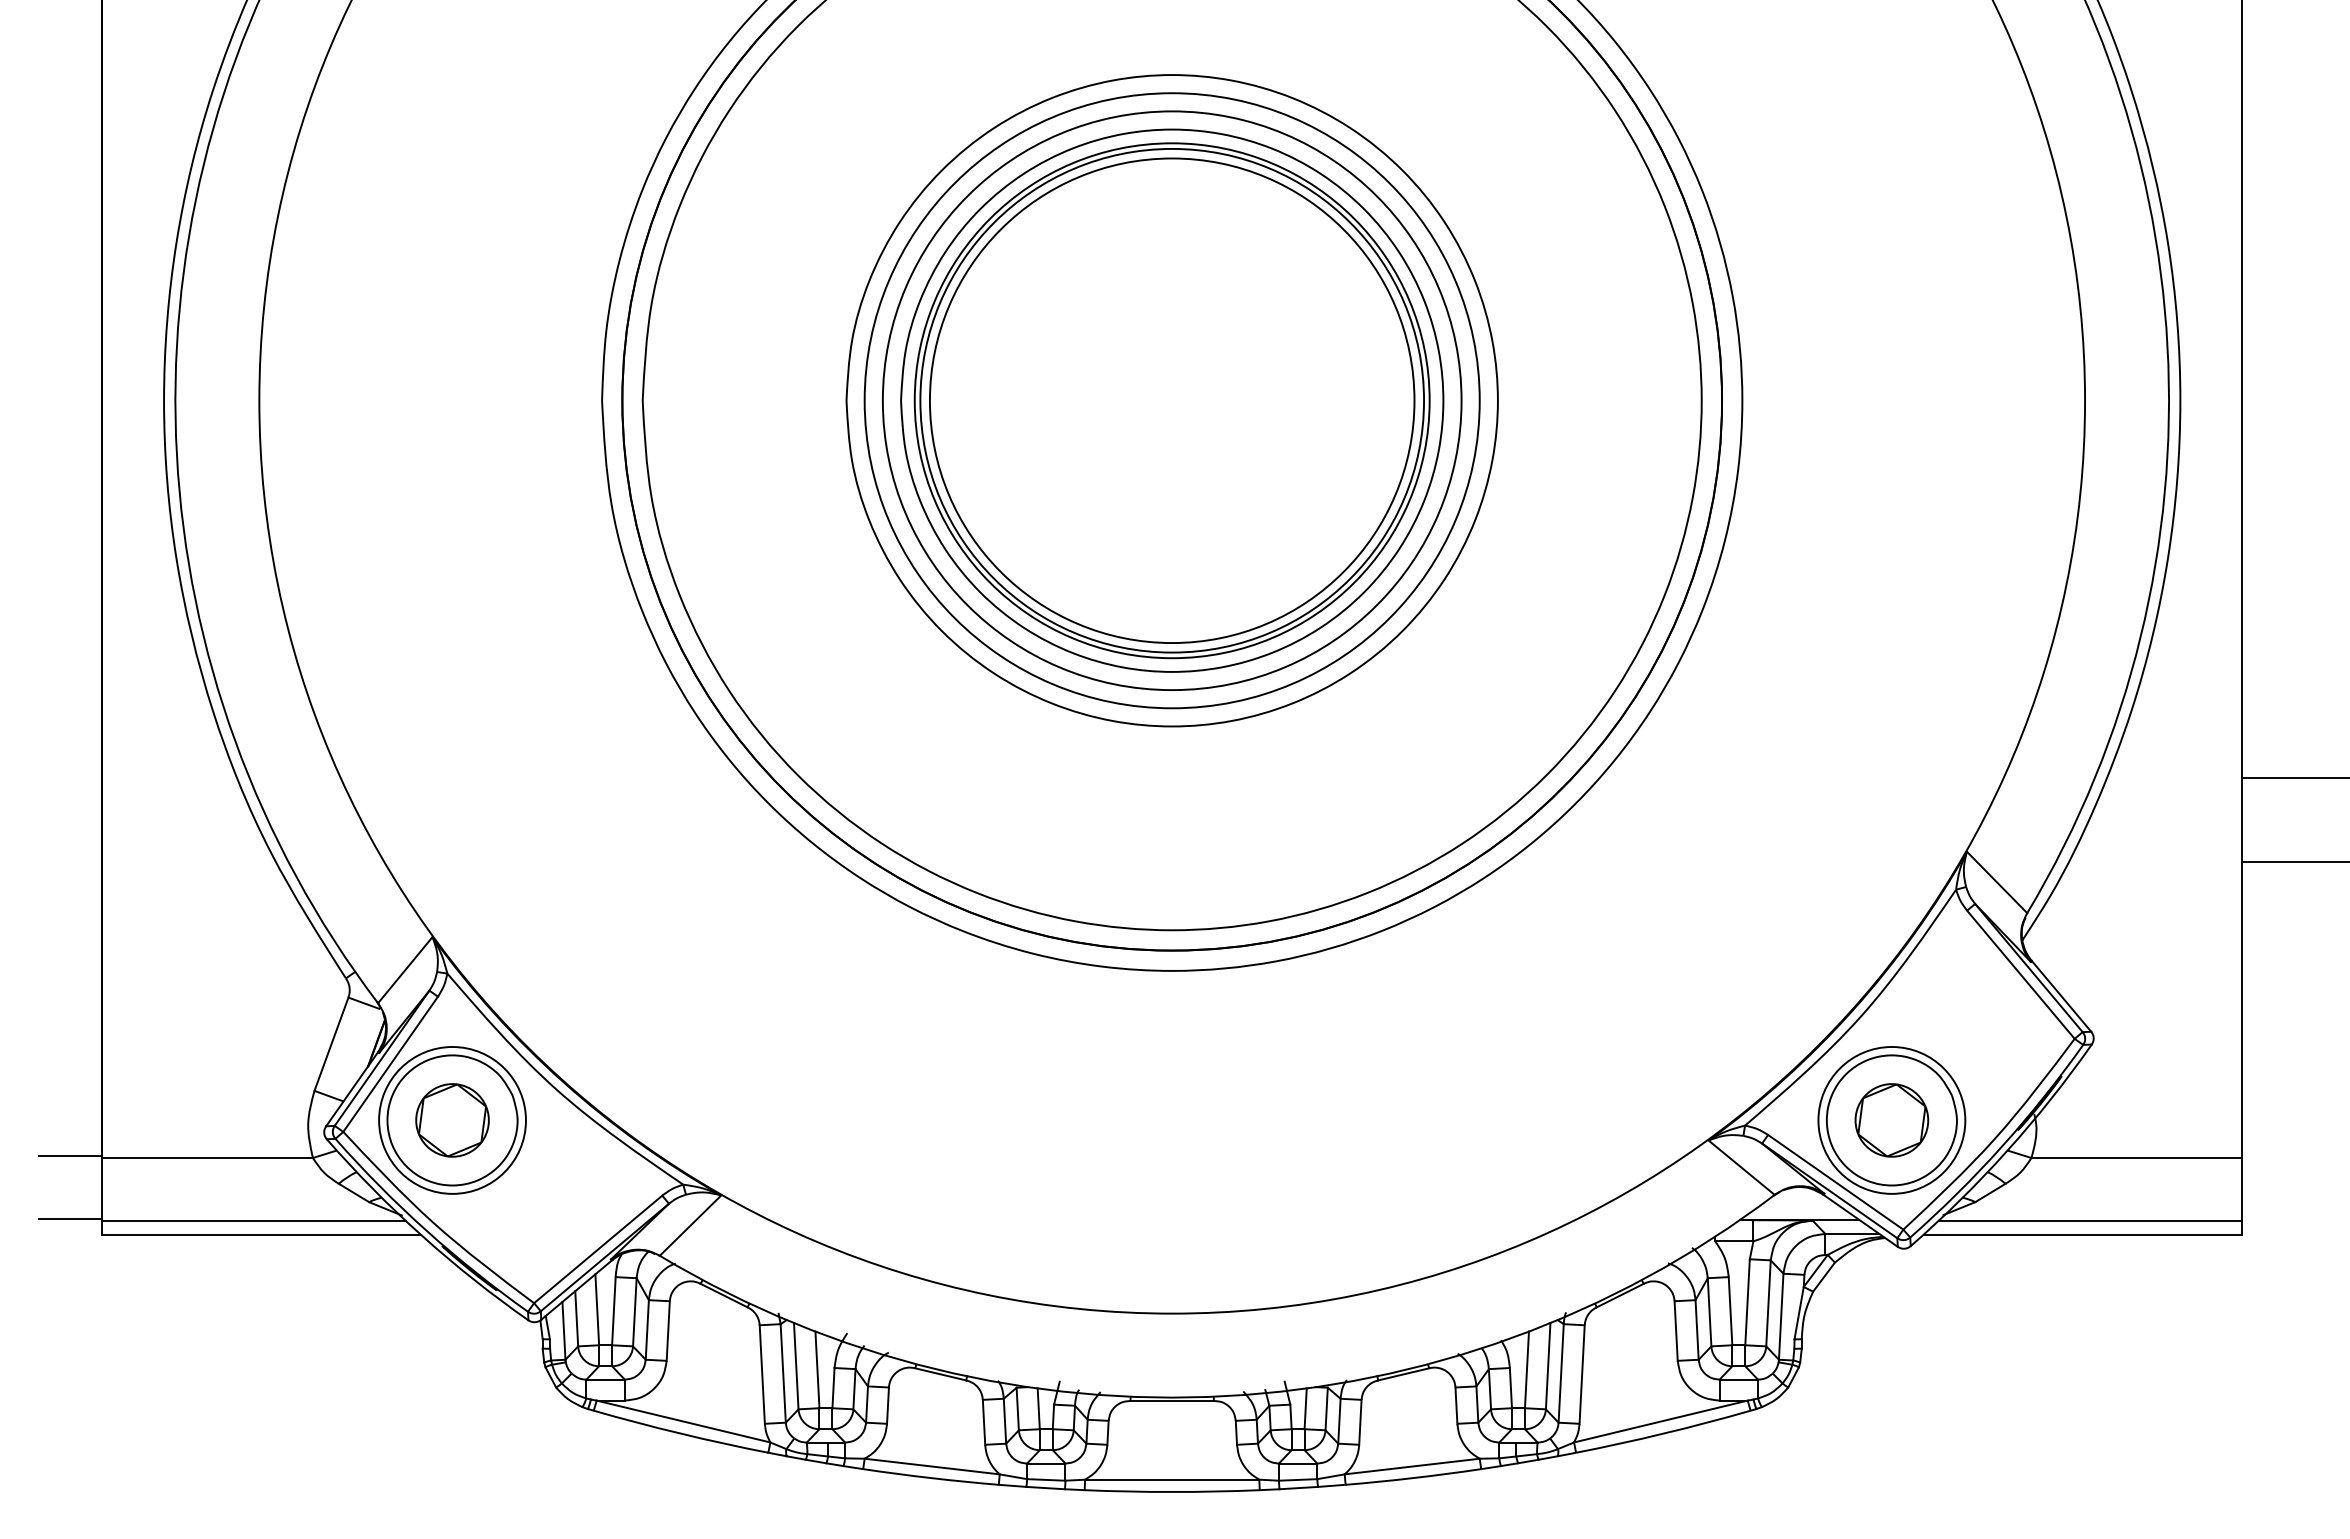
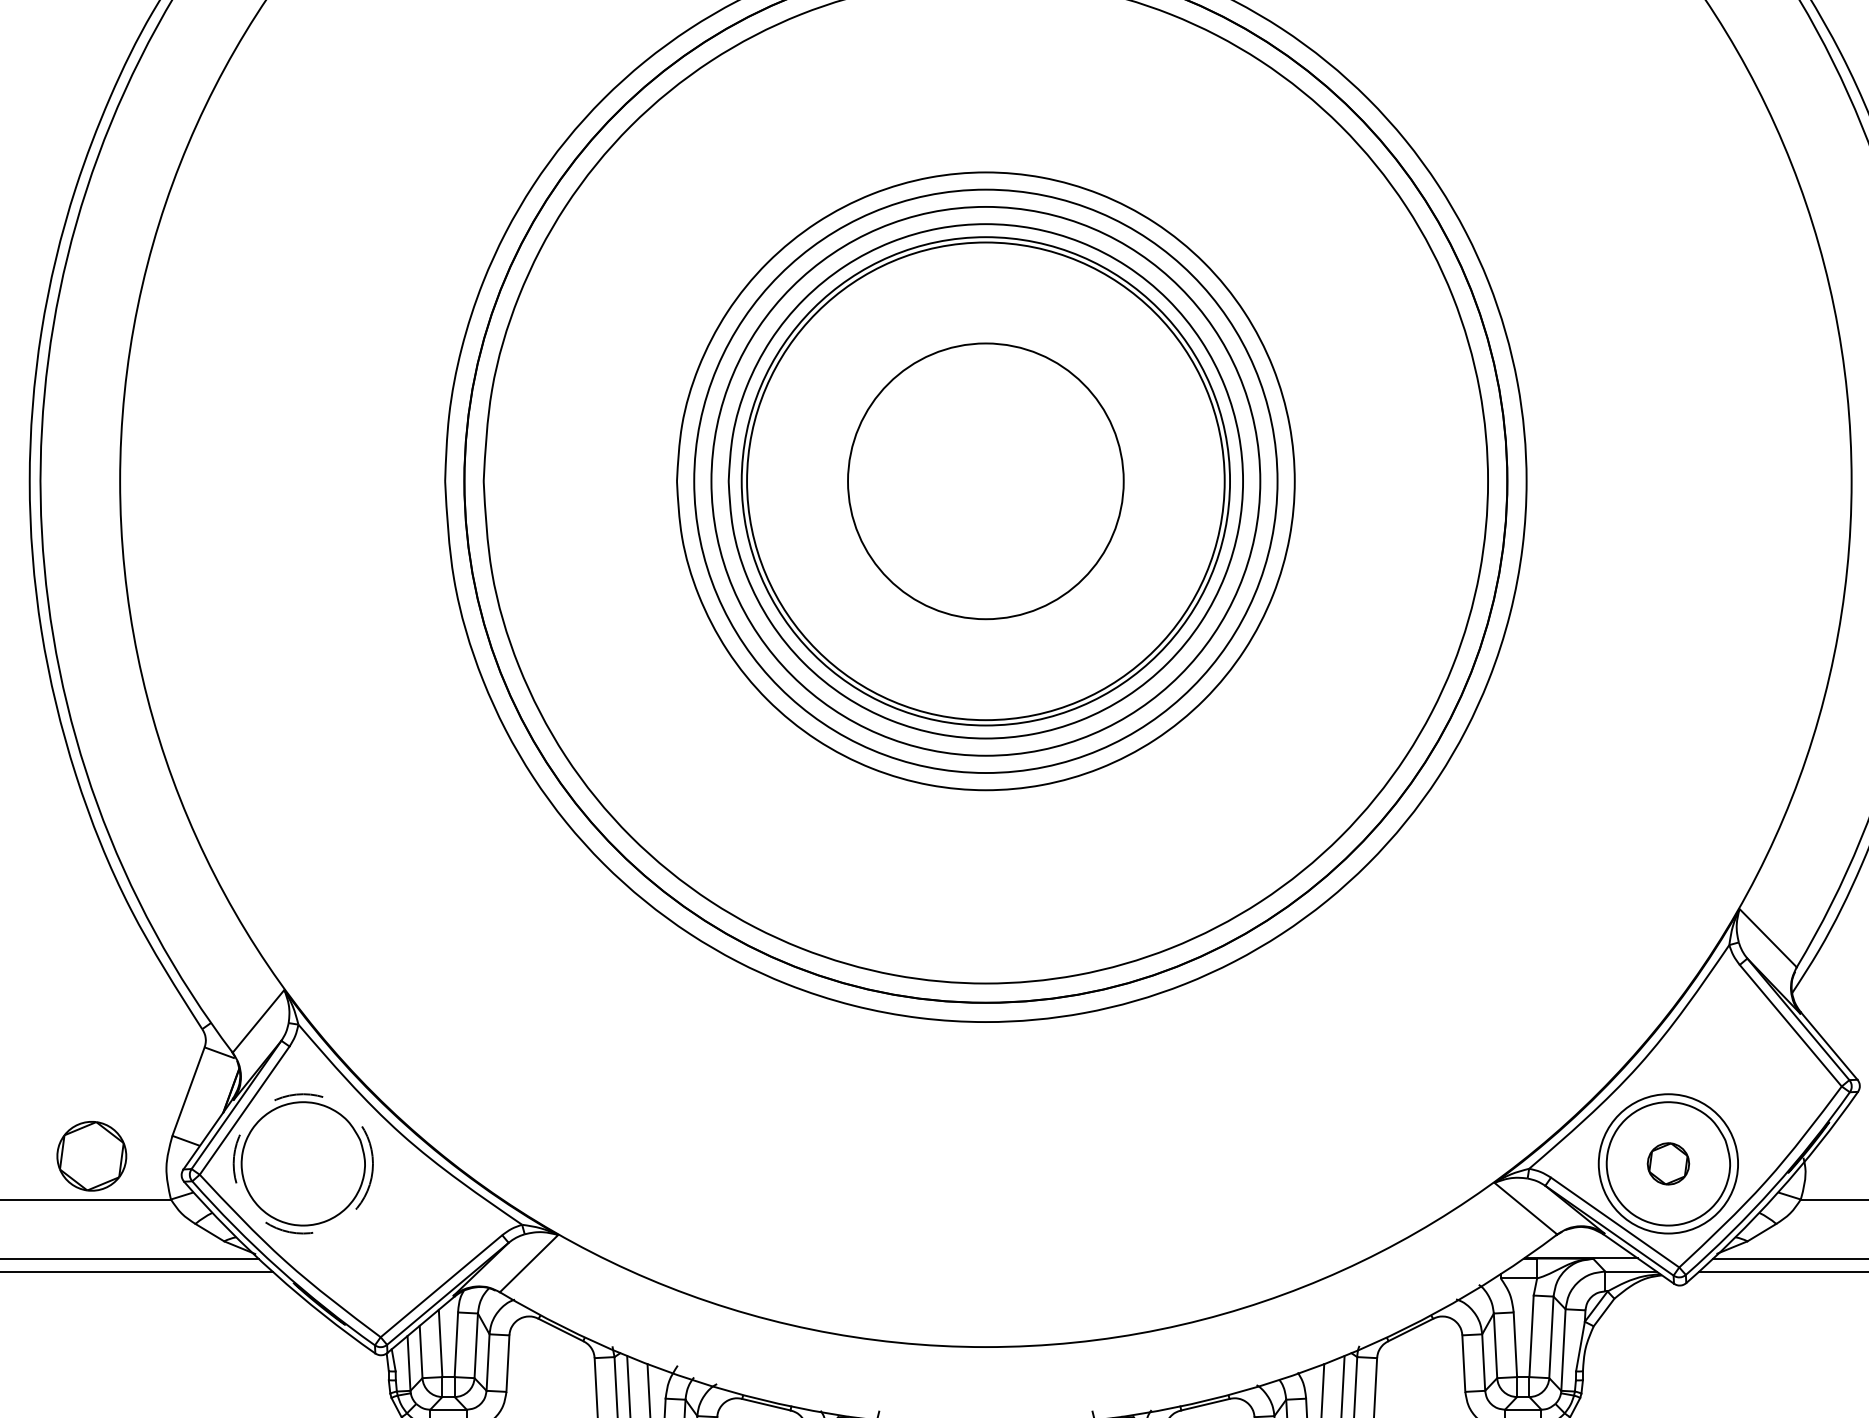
circle: (1171, 400) -> (985, 481), size x0.6
circle: (452, 1119) -> (303, 1162), solid -> dashed
part: (452, 1120) -> (91, 1156), moved
part: (1891, 1120) -> (1668, 1163), size x0.6

